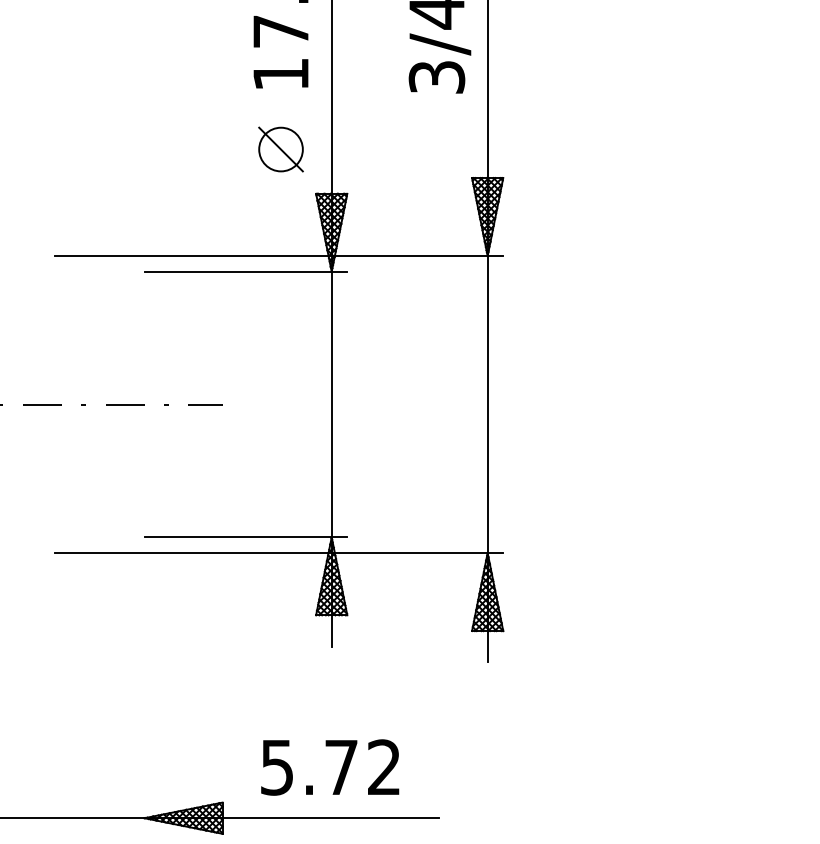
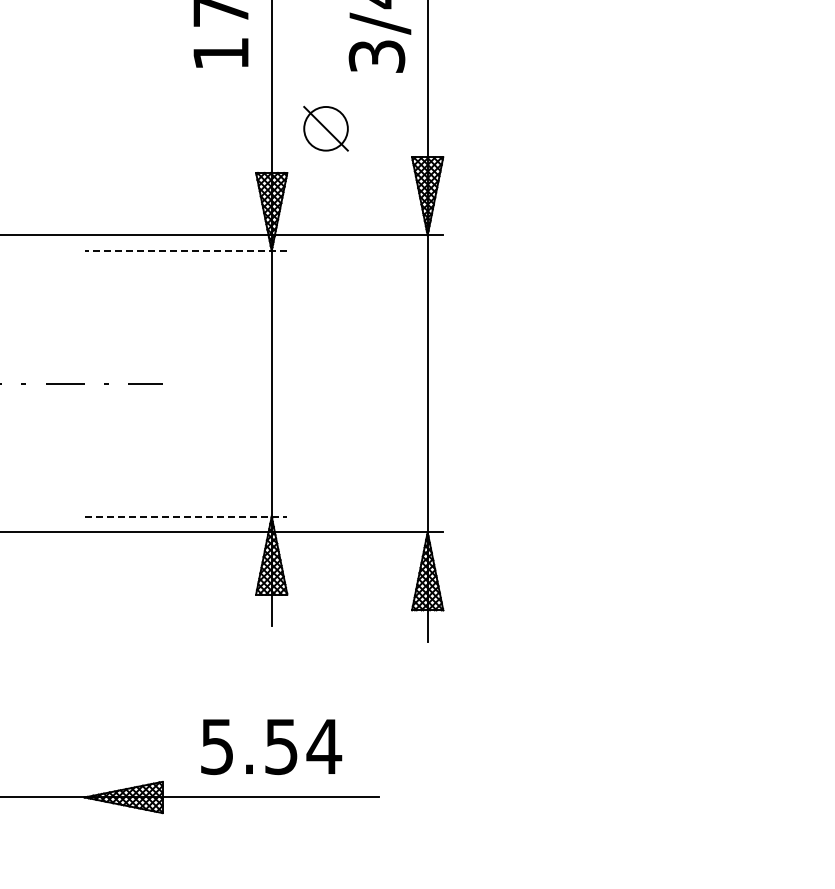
part: (280, 149) -> (325, 128), moved
line: (245, 272) -> (185, 251), solid -> dashed
line: (246, 537) -> (186, 516), solid -> dashed
text: (363, 767) -> (303, 746), 5.72 -> 5.54

